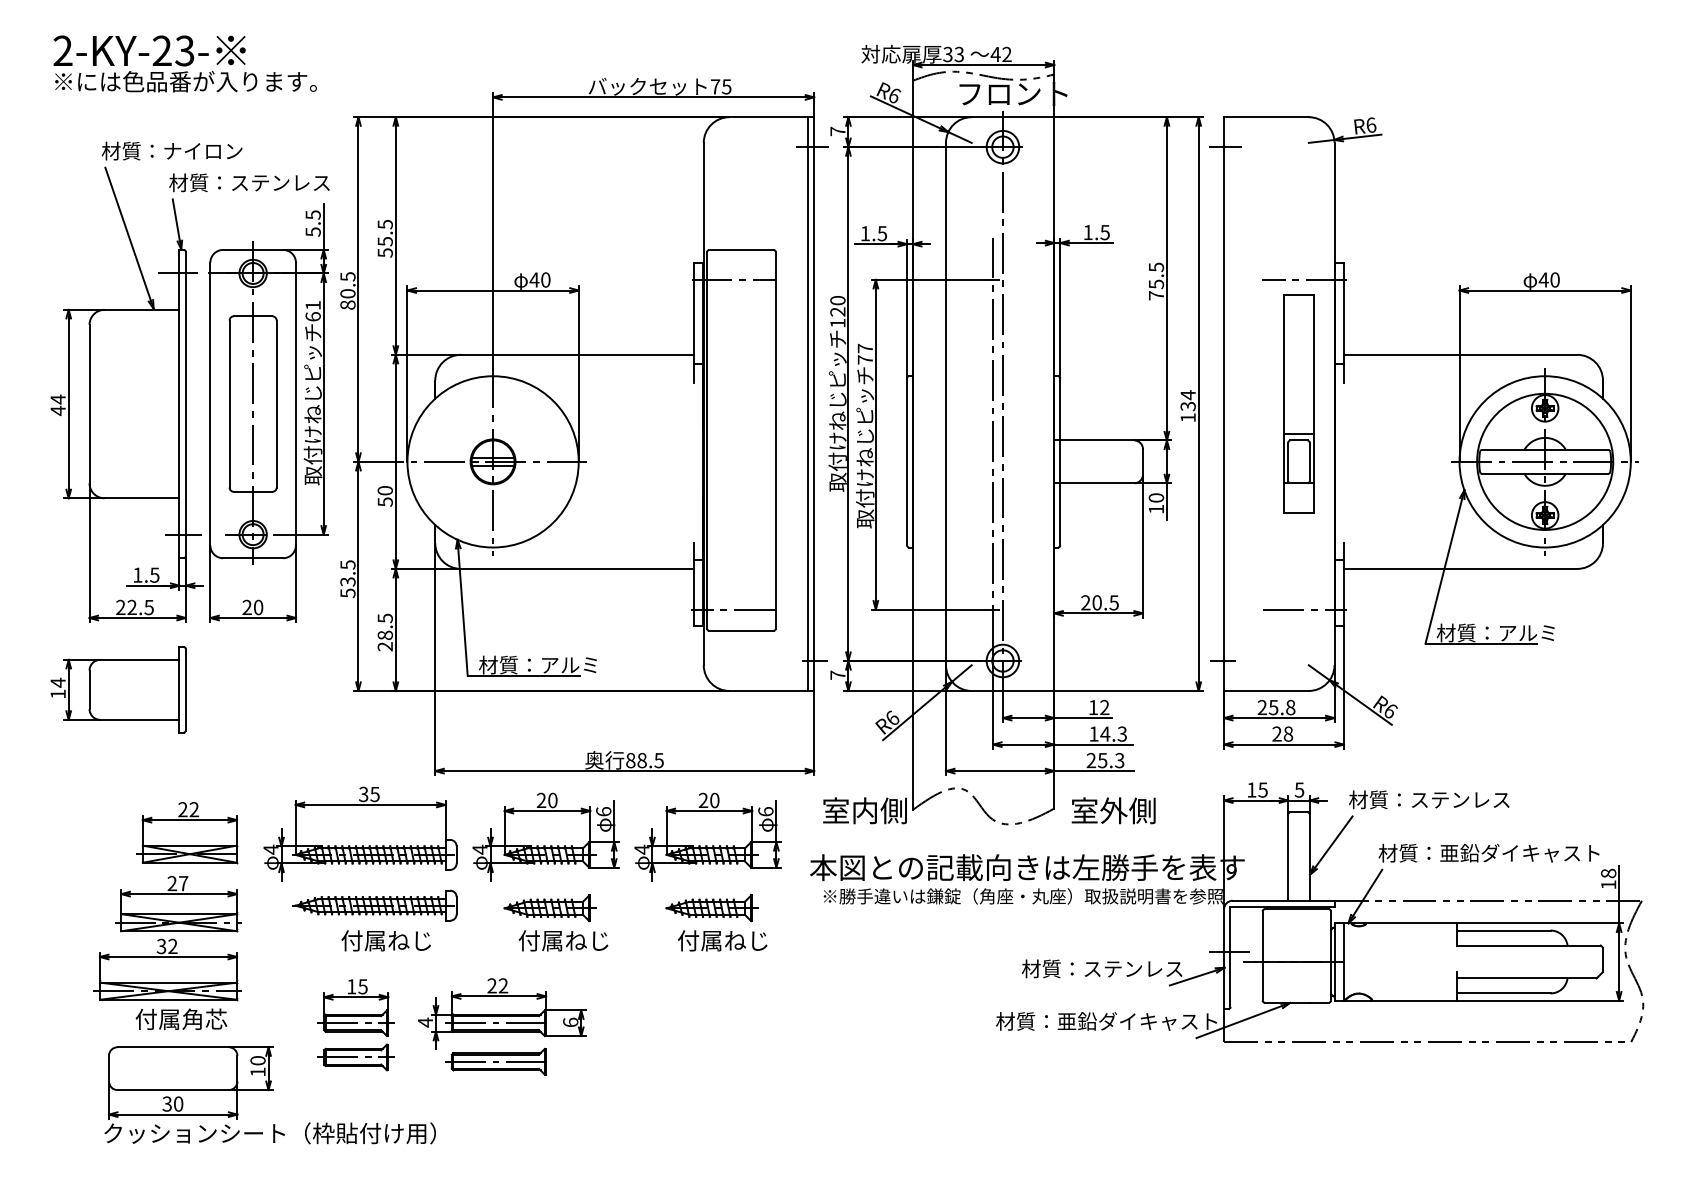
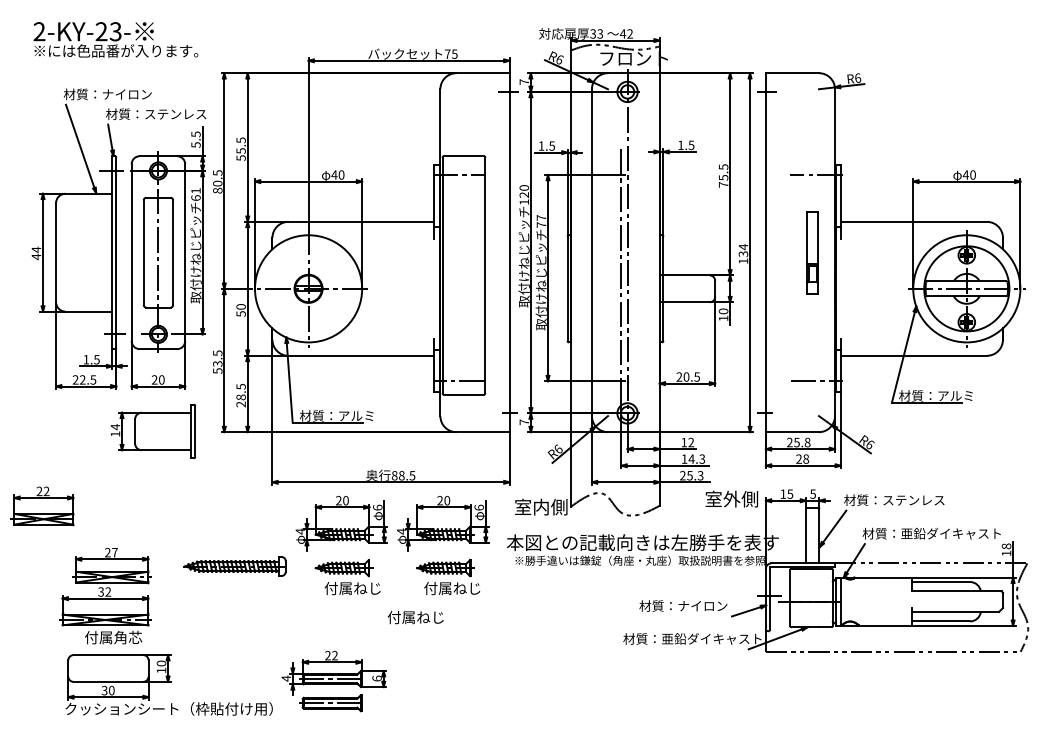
line: (807, 403) -> (505, 252), removed
part: (1298, 403) -> (812, 252), size x0.6
part: (118, 689) -> (153, 431), moved
text: (1113, 809) -> (731, 498), moved
part: (187, 833) -> (42, 506), moved
part: (360, 833) -> (225, 521), removed
text: (385, 940) -> (415, 617), moved
text: (1132, 969) -> (708, 606), 材質：ステンレス -> 材質：ナイロン
part: (355, 1025) -> (222, 641), removed
part: (500, 1027) -> (333, 681), moved

